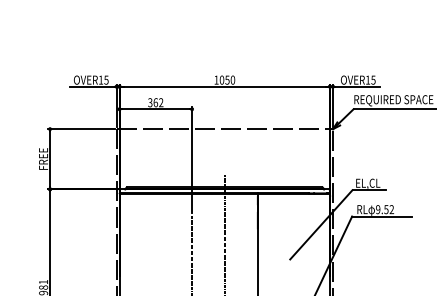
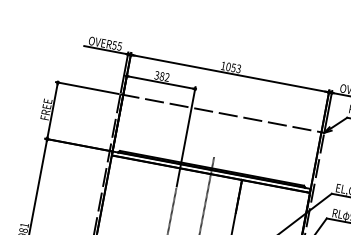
text: (100, 79) -> (114, 44), OVER15 -> OVER55
text: (232, 80) -> (238, 69), 1050 -> 1053
text: (155, 102) -> (161, 76), 362 -> 382

